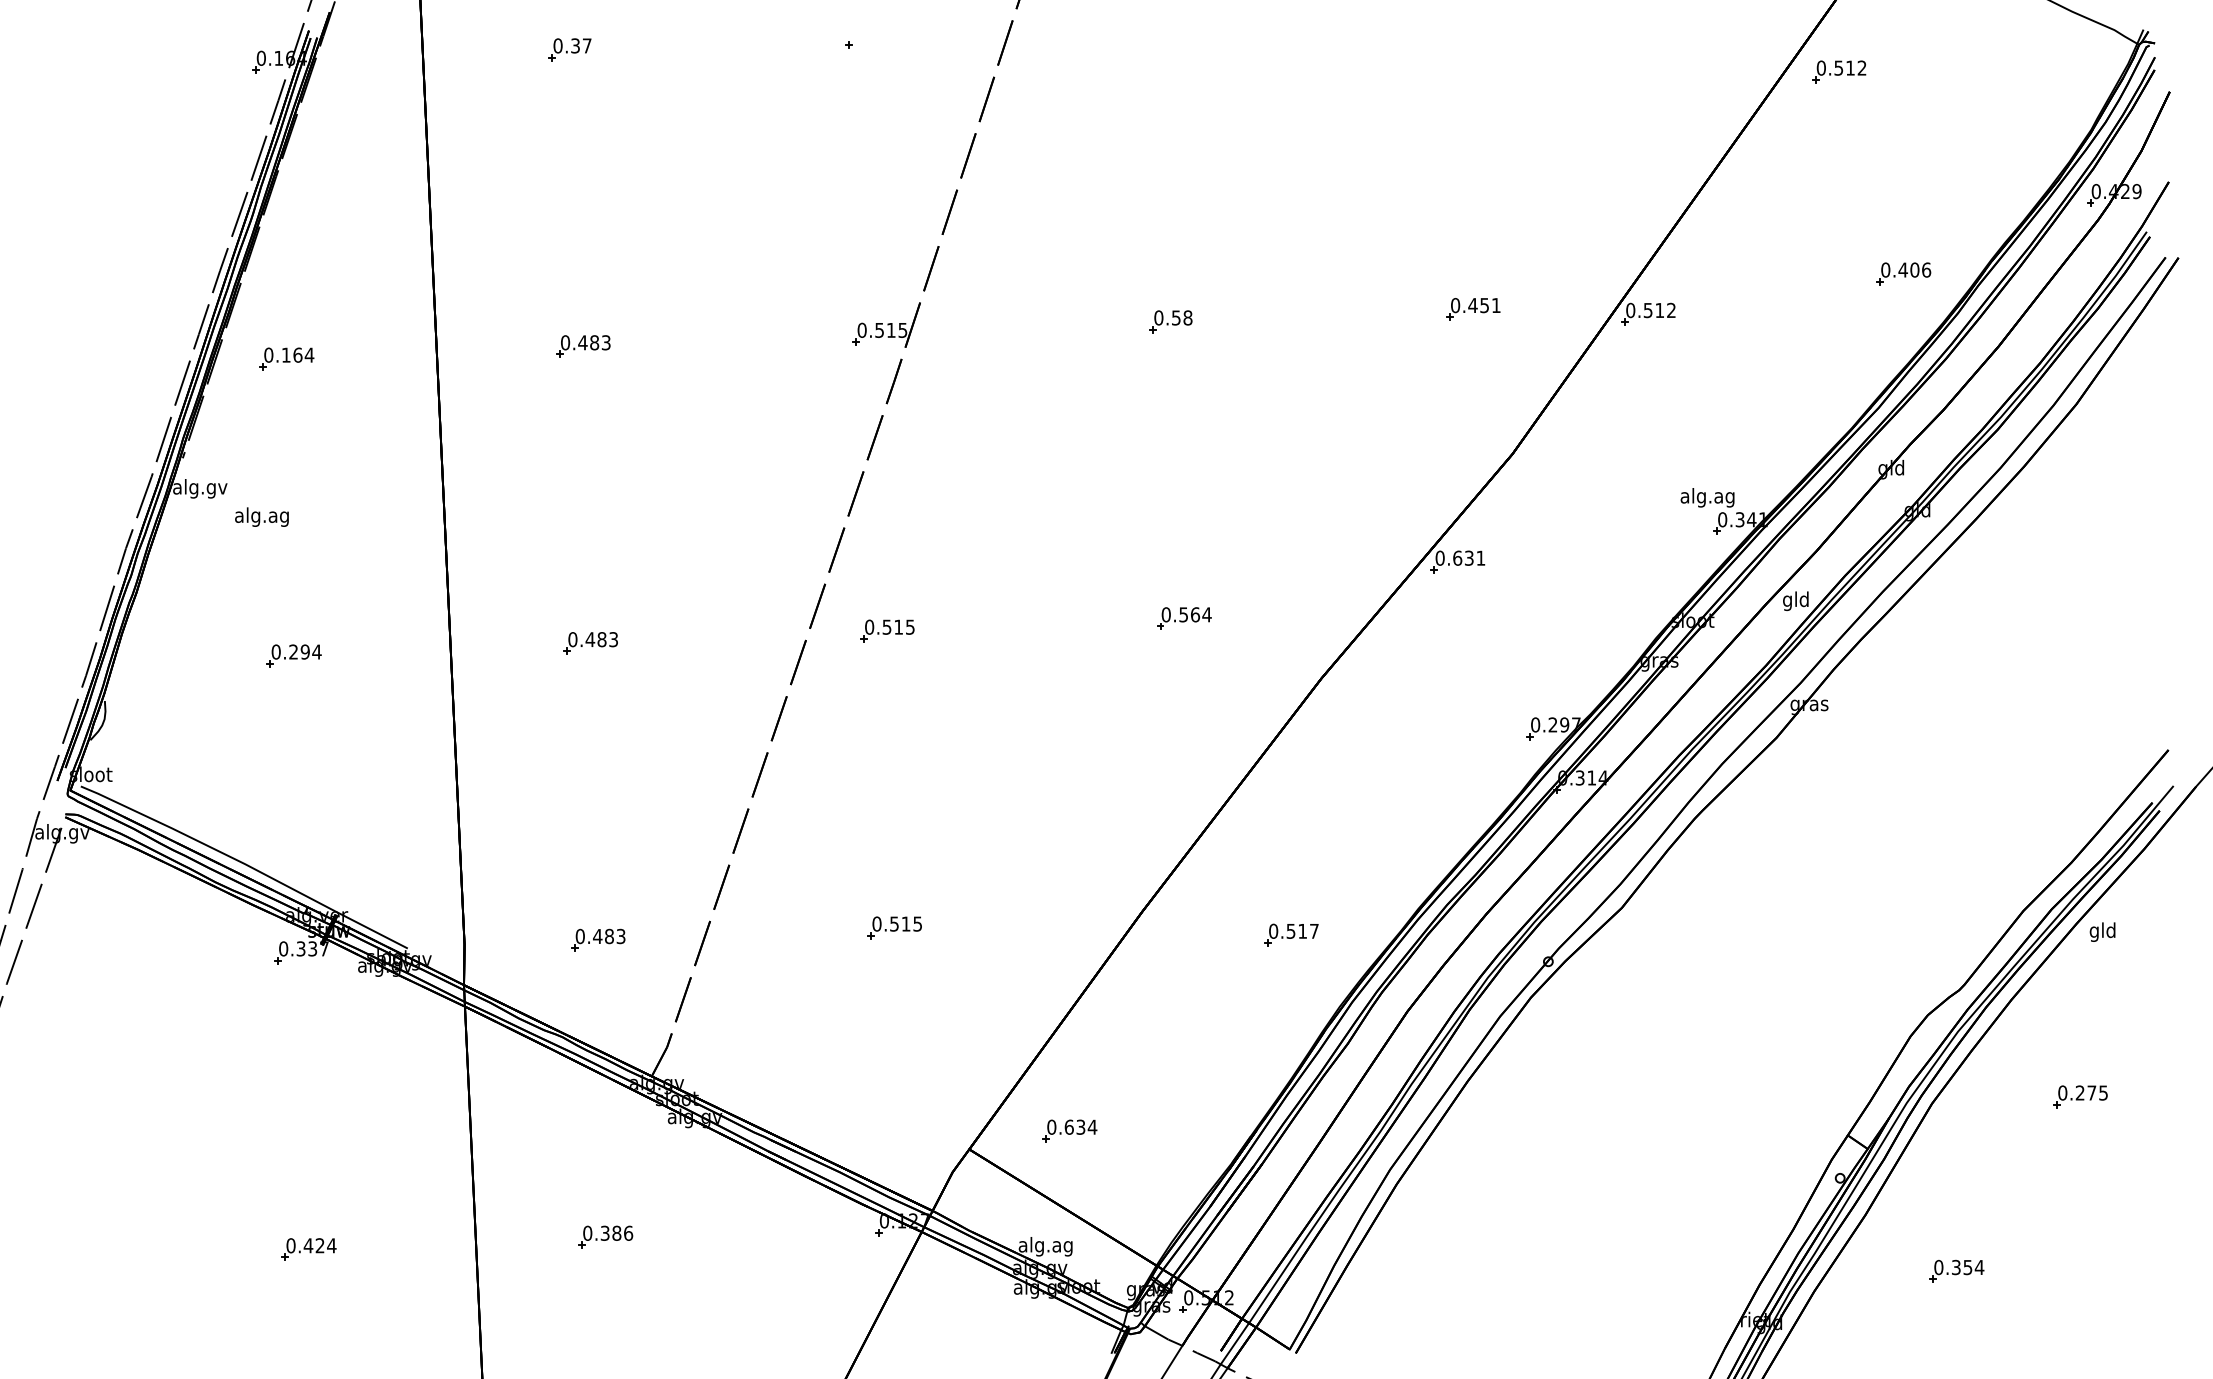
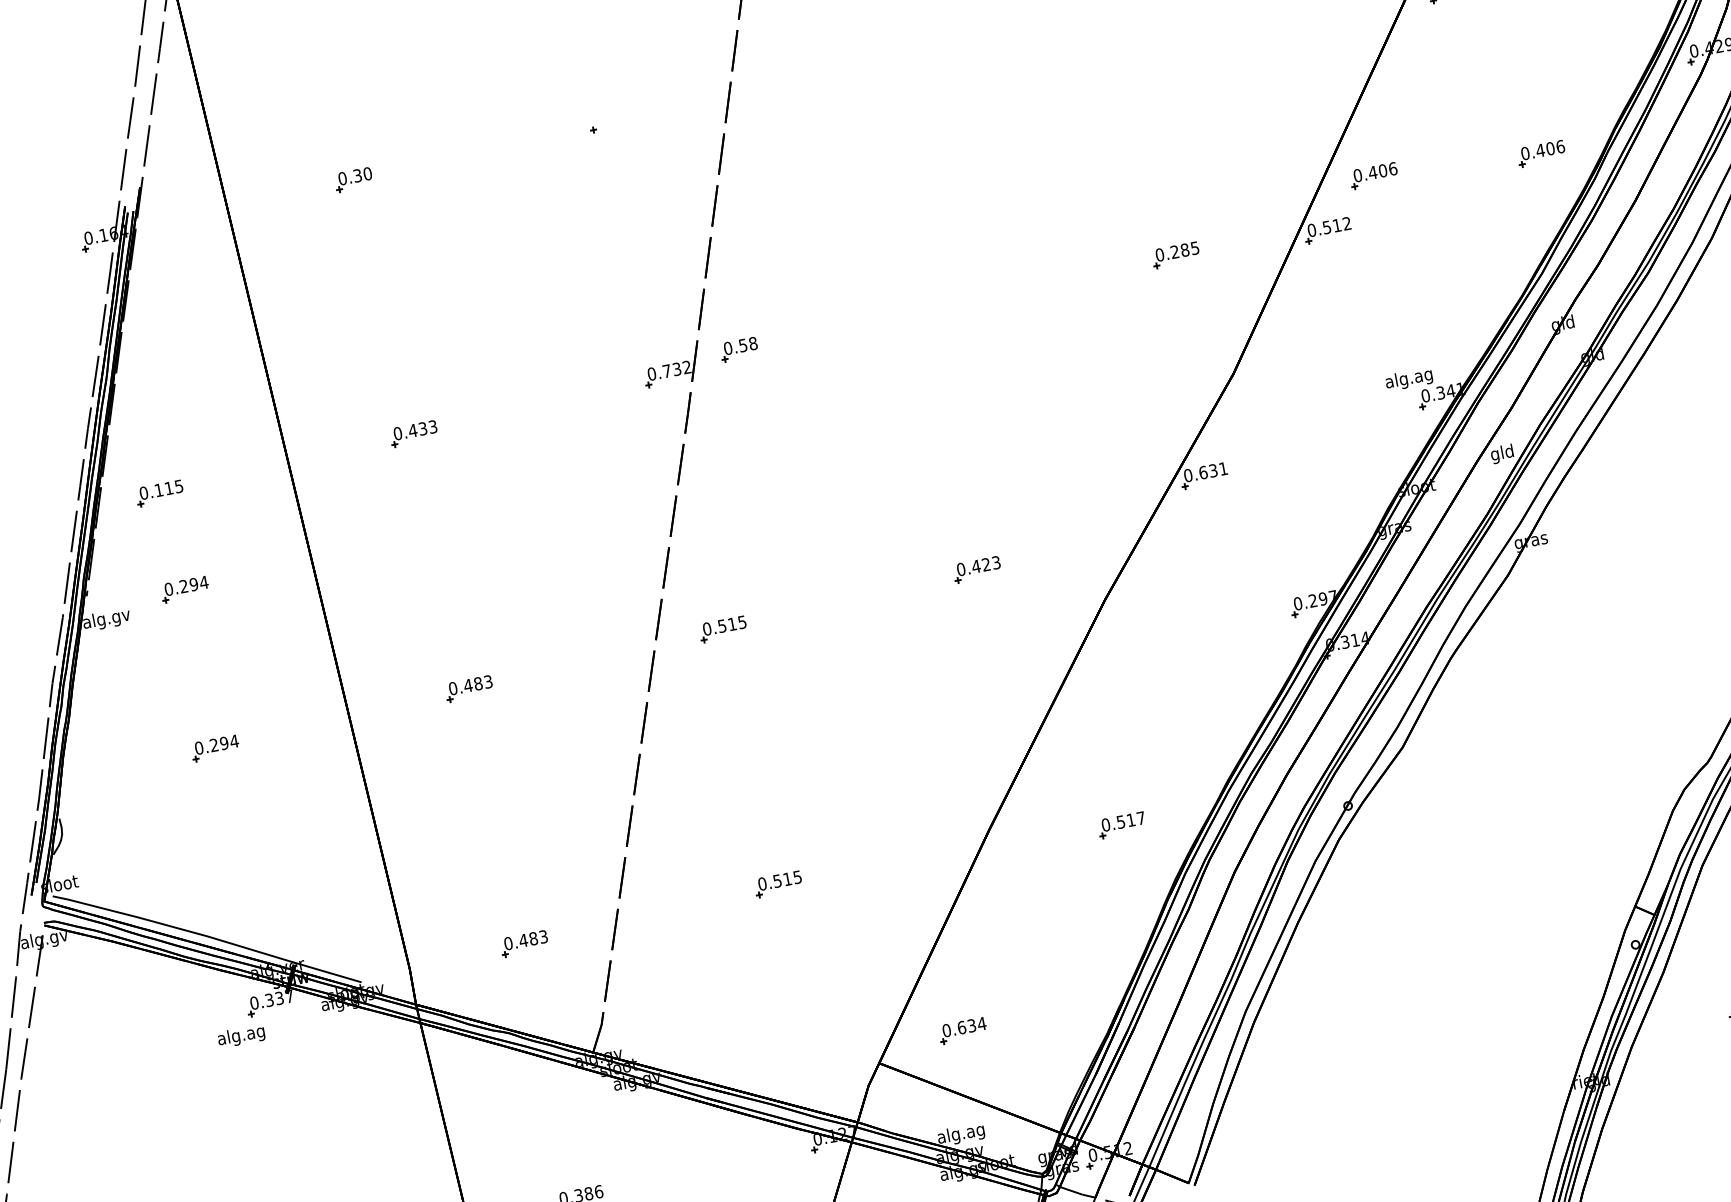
text: (586, 45) -> (367, 173), 0.37 -> 0.30
part: (1711, 262) -> (1373, 175), added
text: (1484, 305) -> (1184, 250), 0.451 -> 0.285
part: (1170, 321) -> (738, 349), moved
text: (891, 329) -> (677, 368), 0.515 -> 0.732
text: (594, 342) -> (422, 428), 0.483 -> 0.433
text: (303, 354) -> (173, 486), 0.164 -> 0.115
part: (293, 471) -> (184, 589), added
text: (261, 516) -> (240, 1035), moved
text: (1194, 614) -> (985, 564), 0.564 -> 0.423

